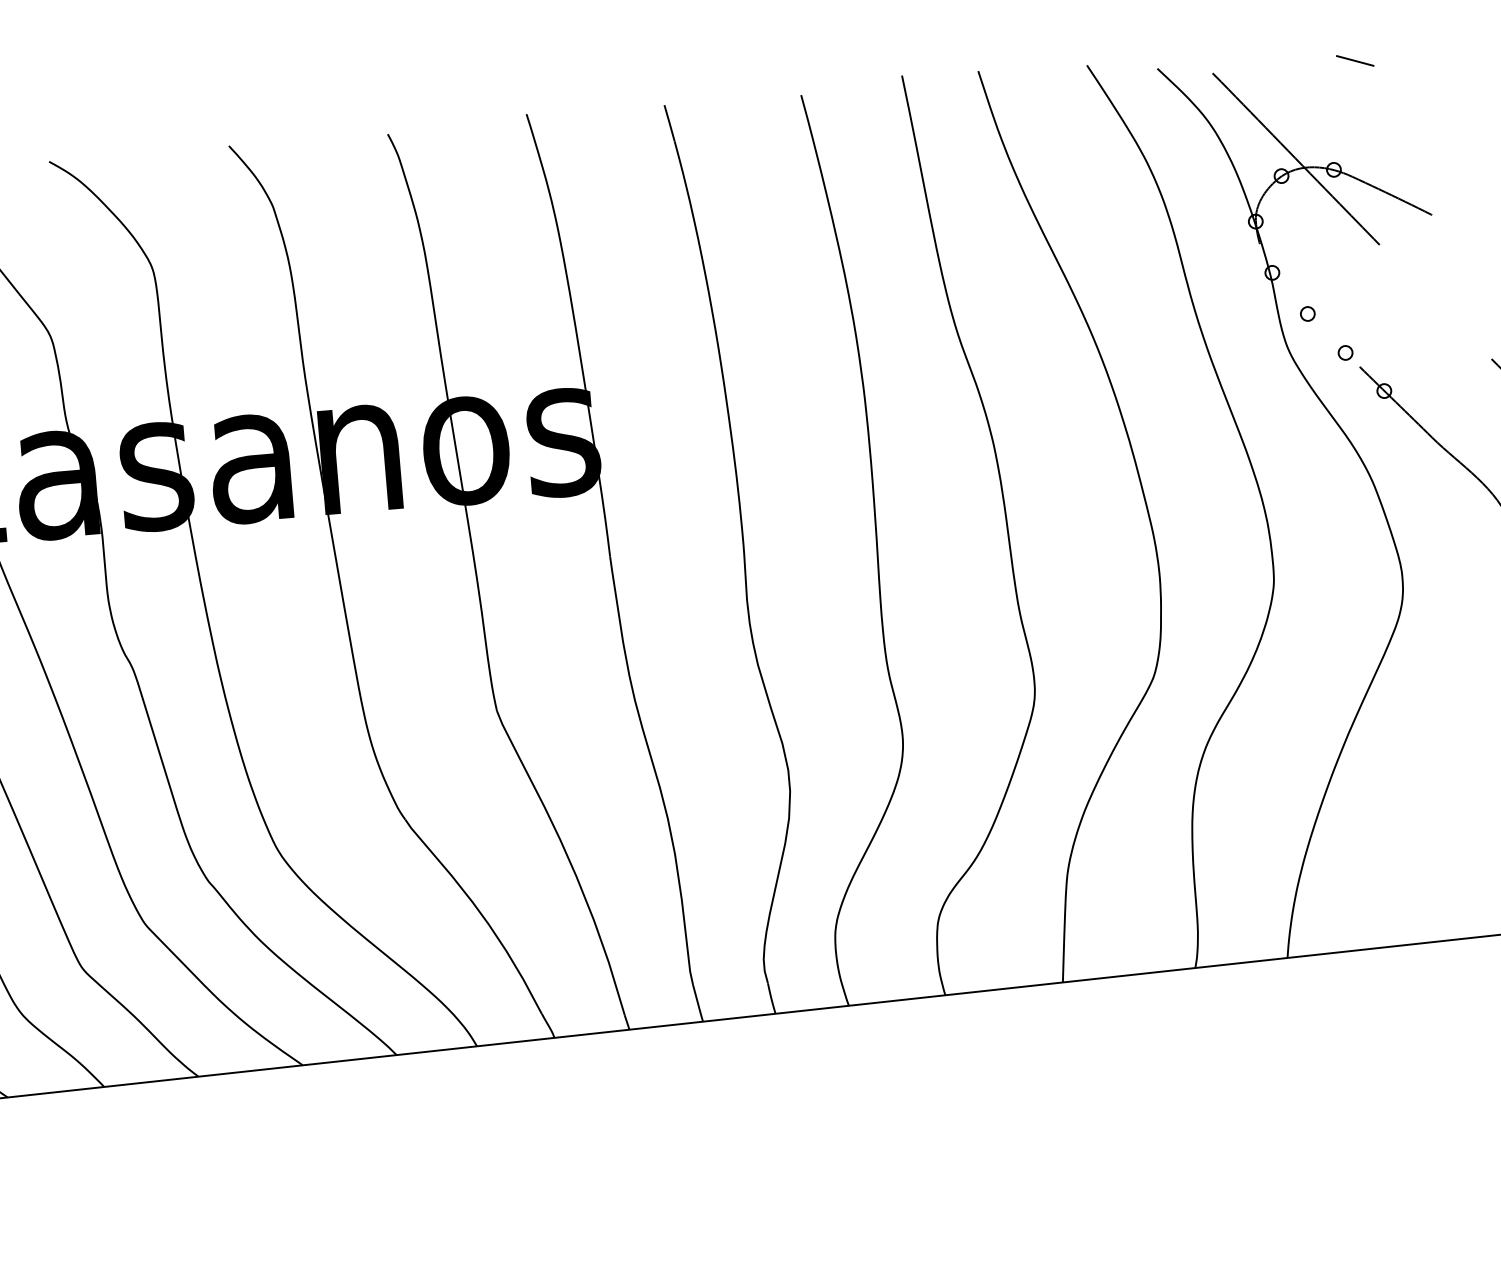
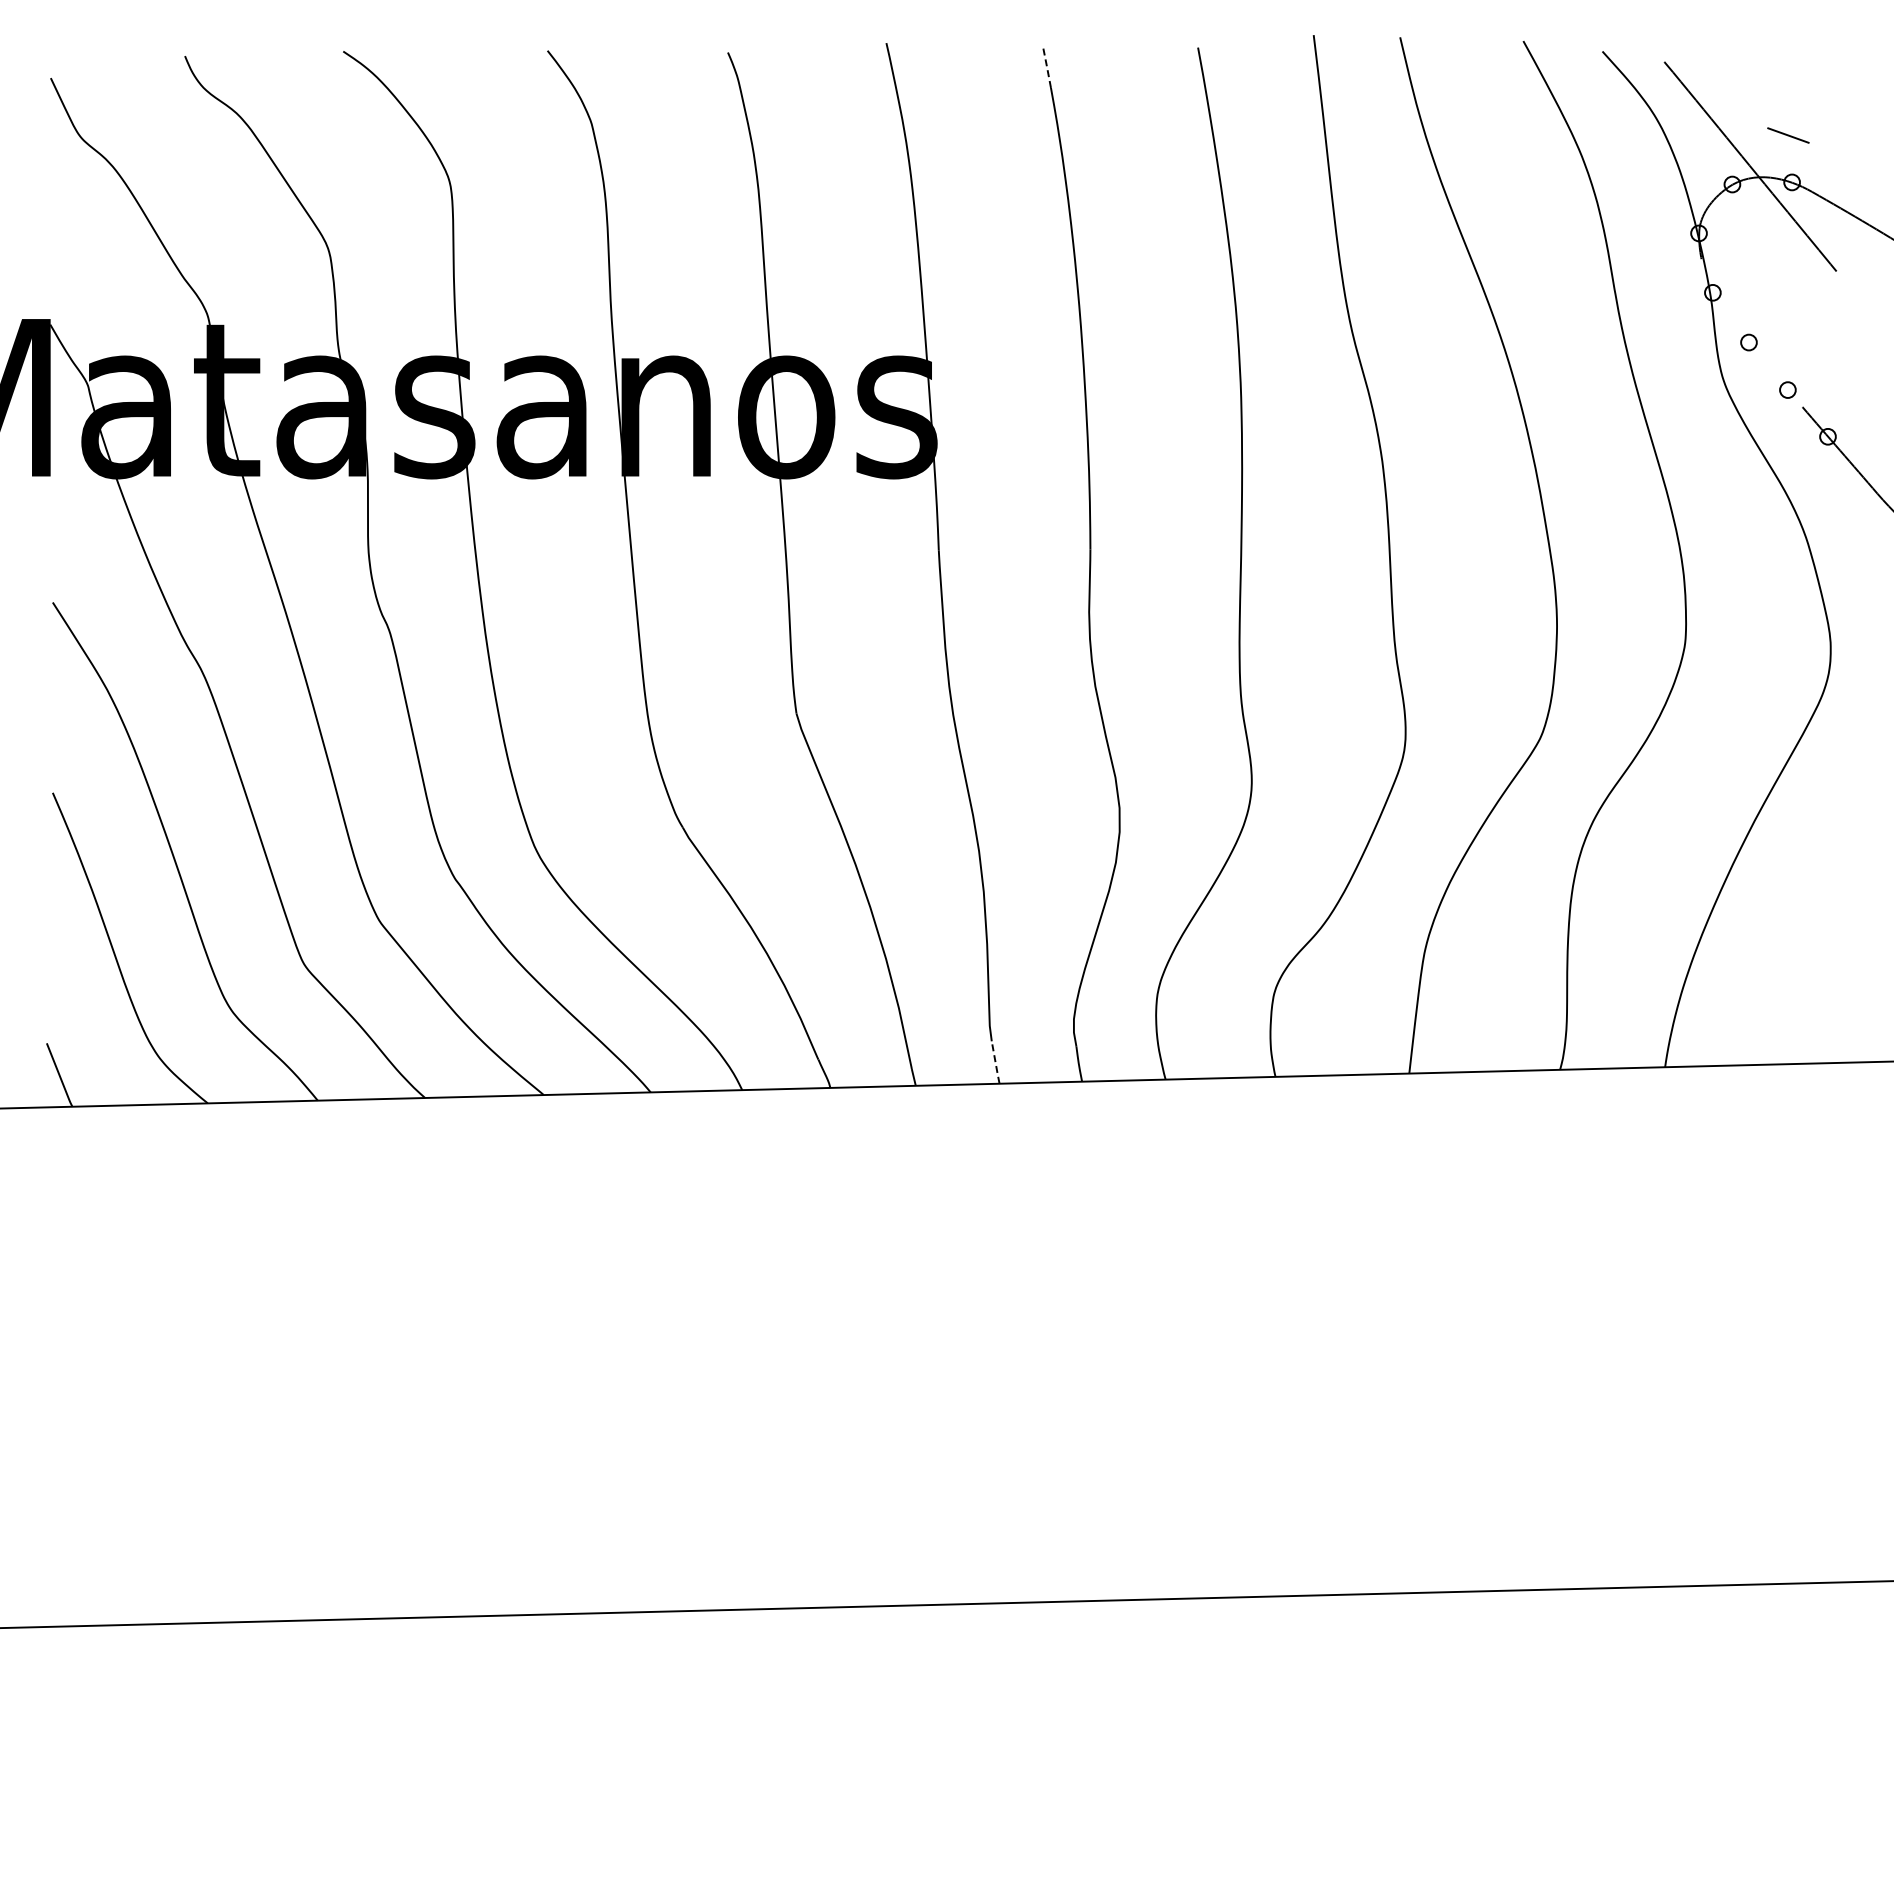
line: (1355, 60) -> (1788, 135), moved
line: (669, 122) -> (1046, 66), solid -> dashed
line: (697, 1004) -> (995, 1063), solid -> dashed

